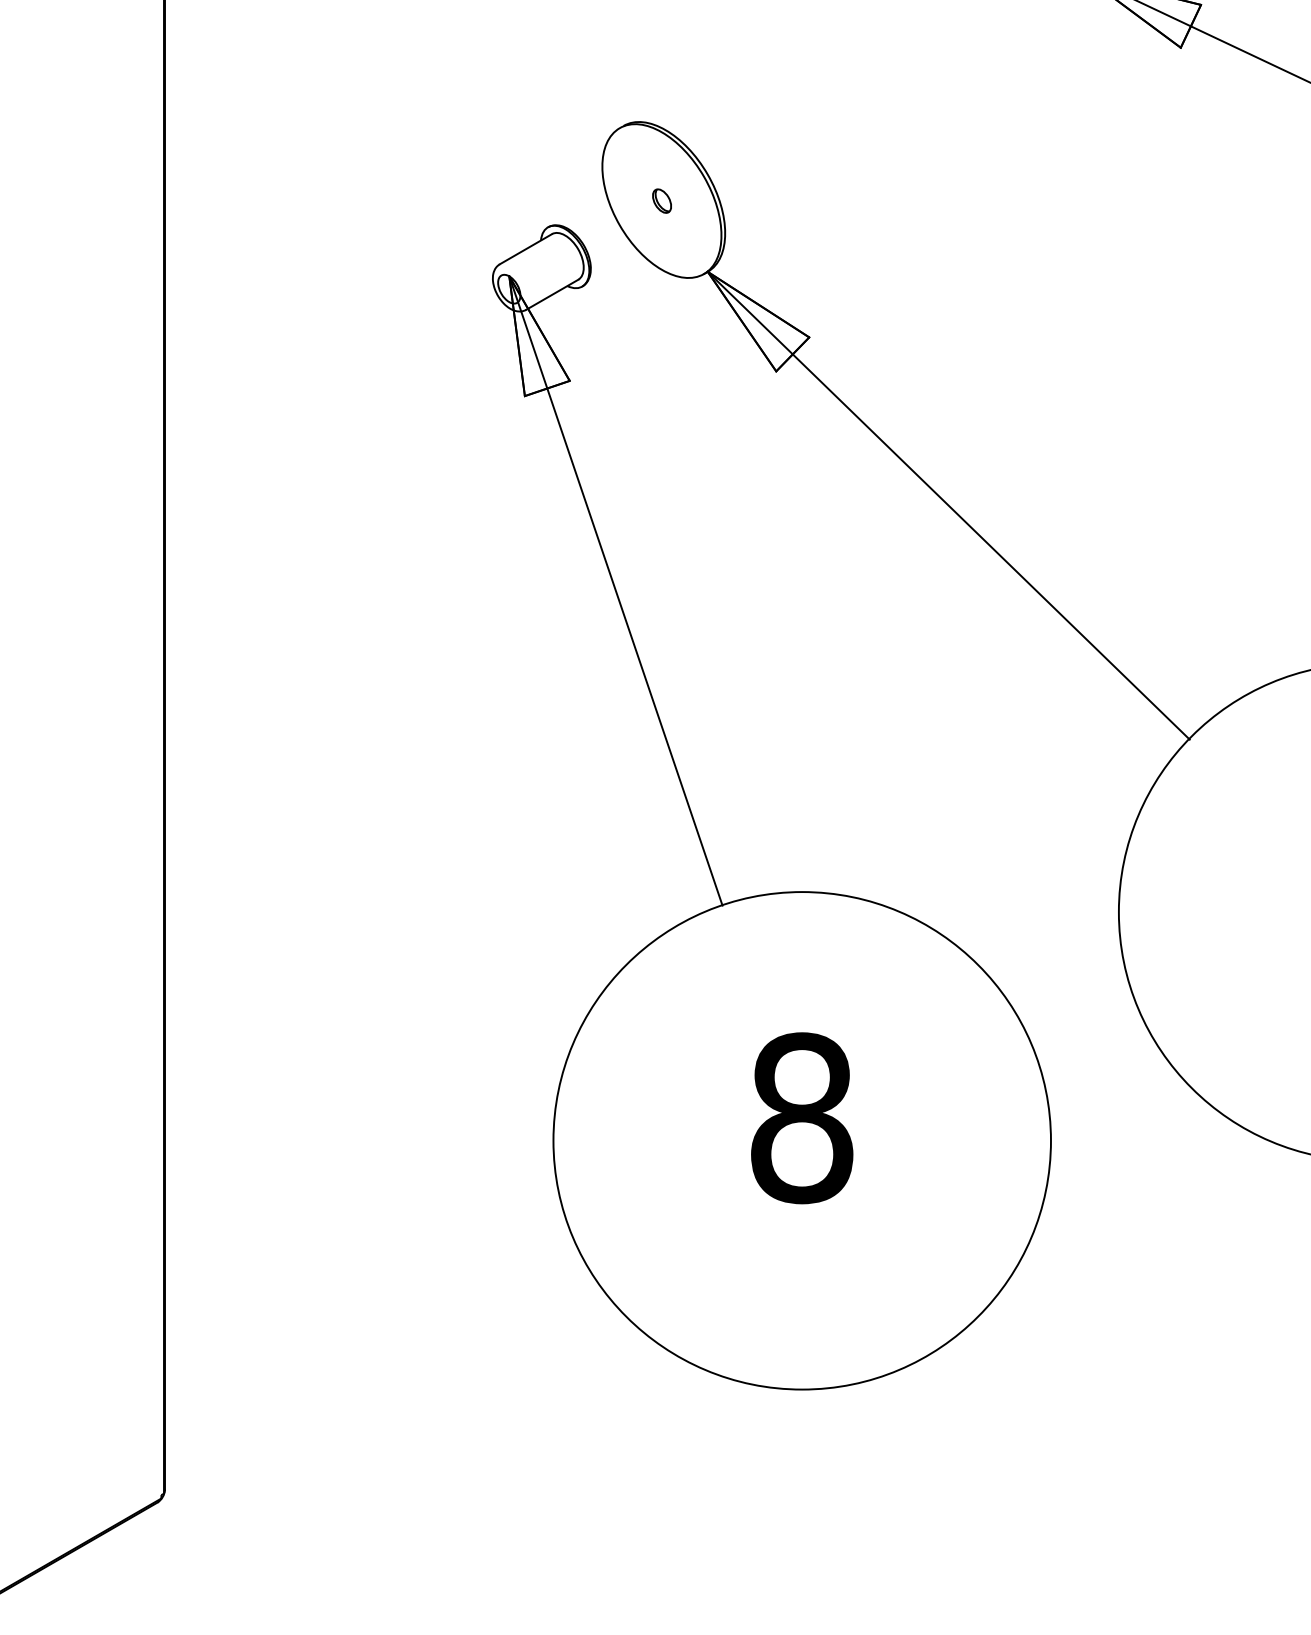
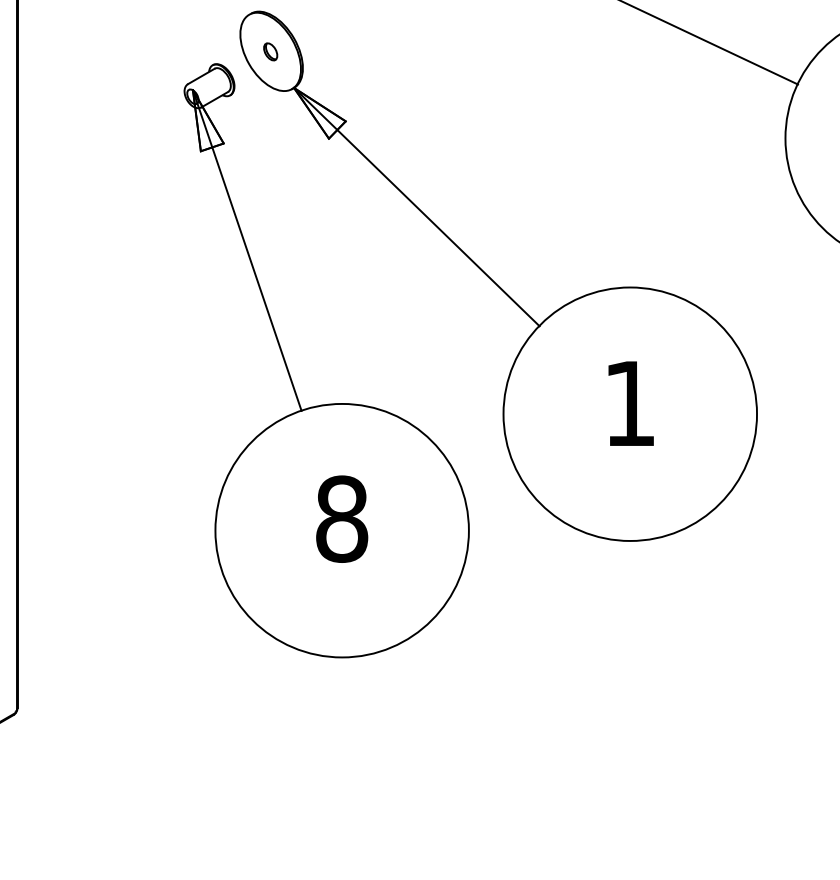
part: (661, 200) -> (270, 51), size x1.43

